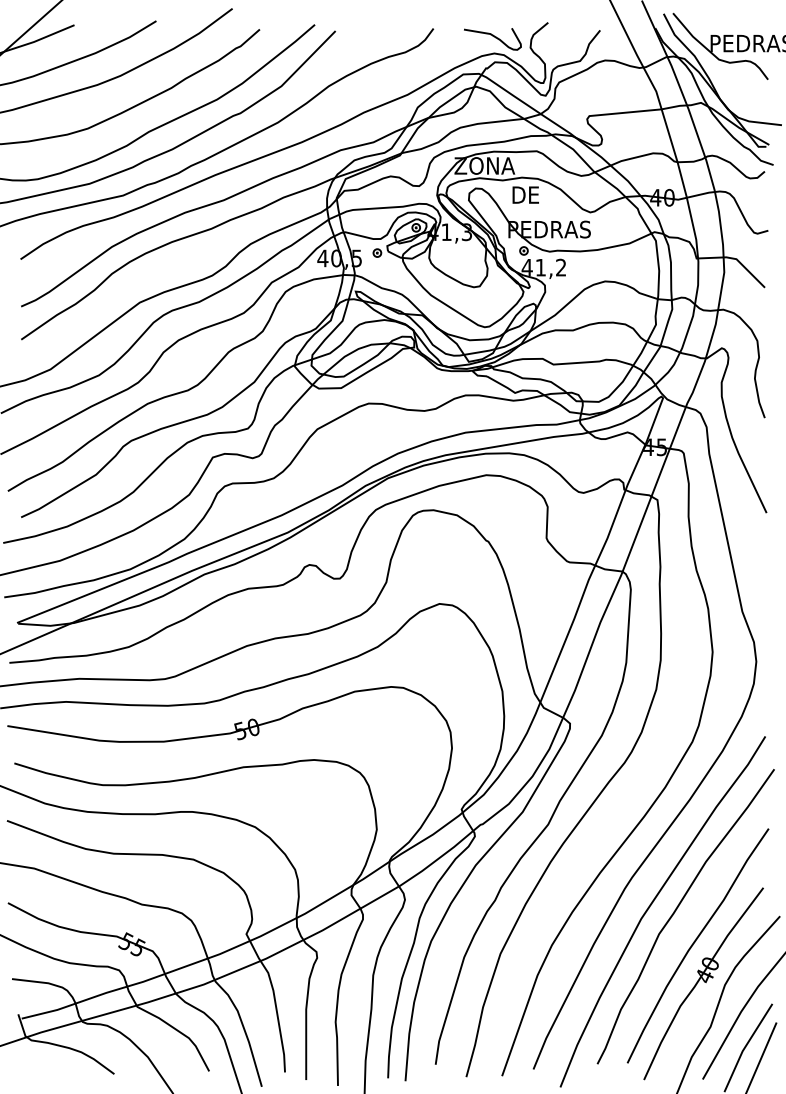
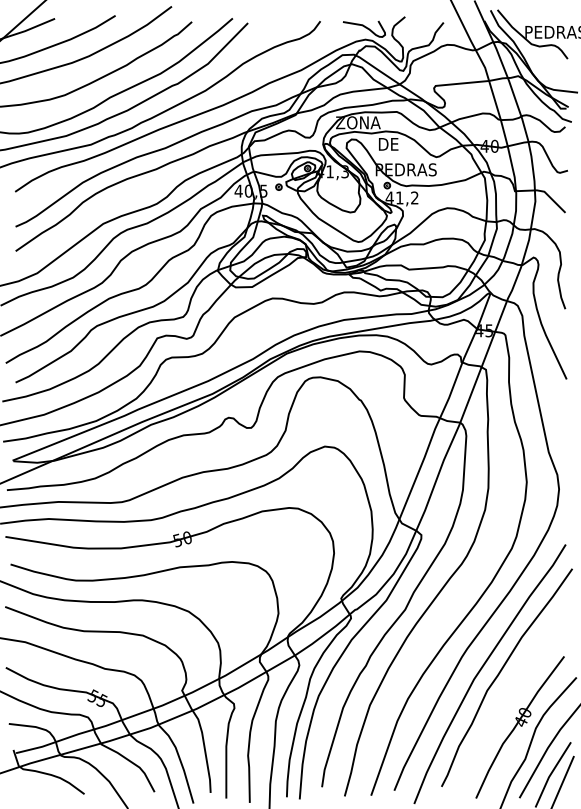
curve: (694, 944) -> (513, 698), removed

